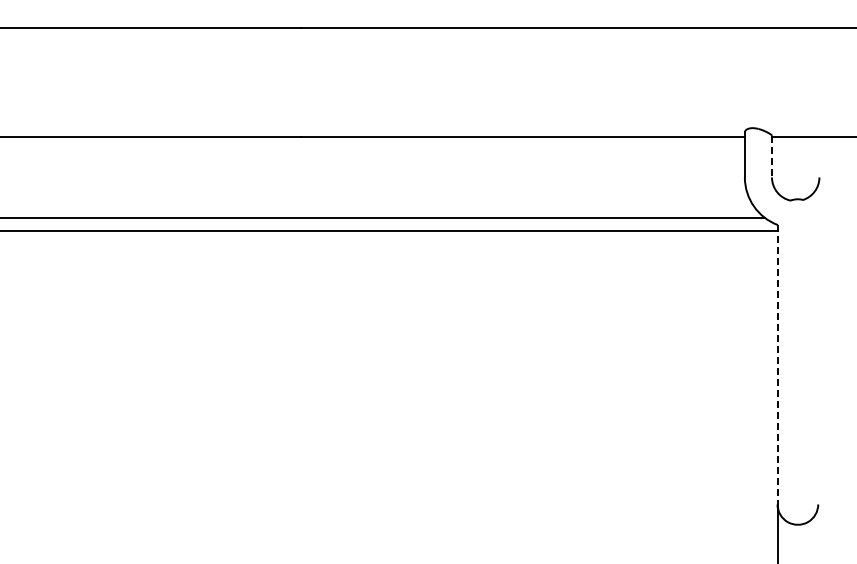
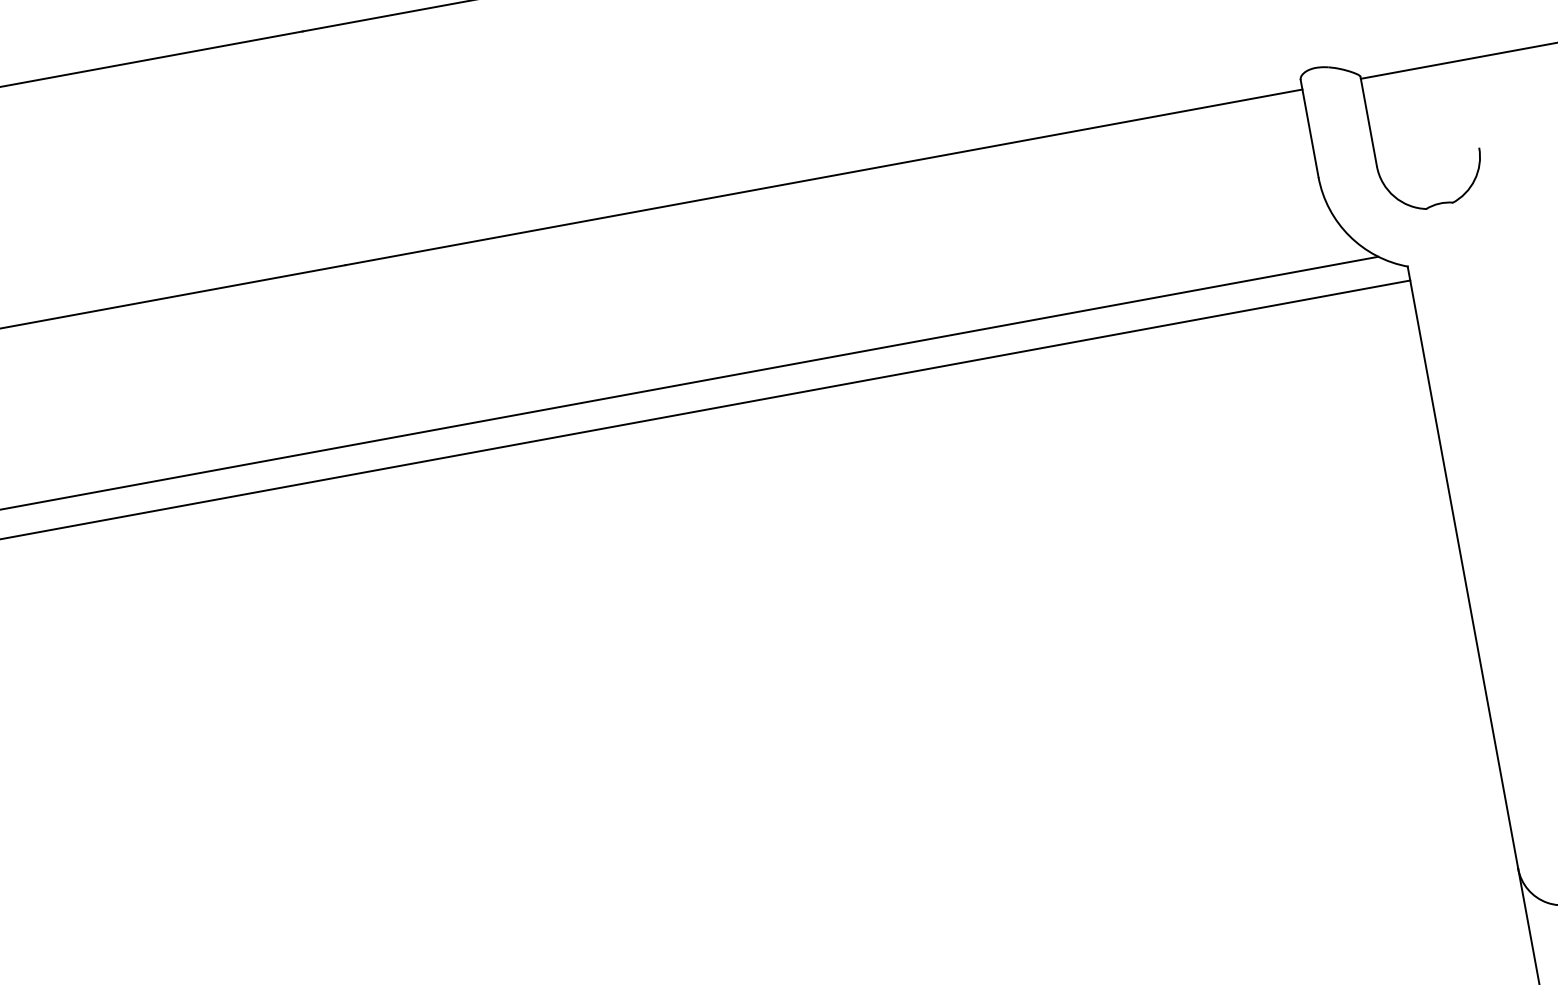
line: (771, 156) -> (1367, 121), dashed -> solid
line: (777, 364) -> (1462, 567), dashed -> solid

